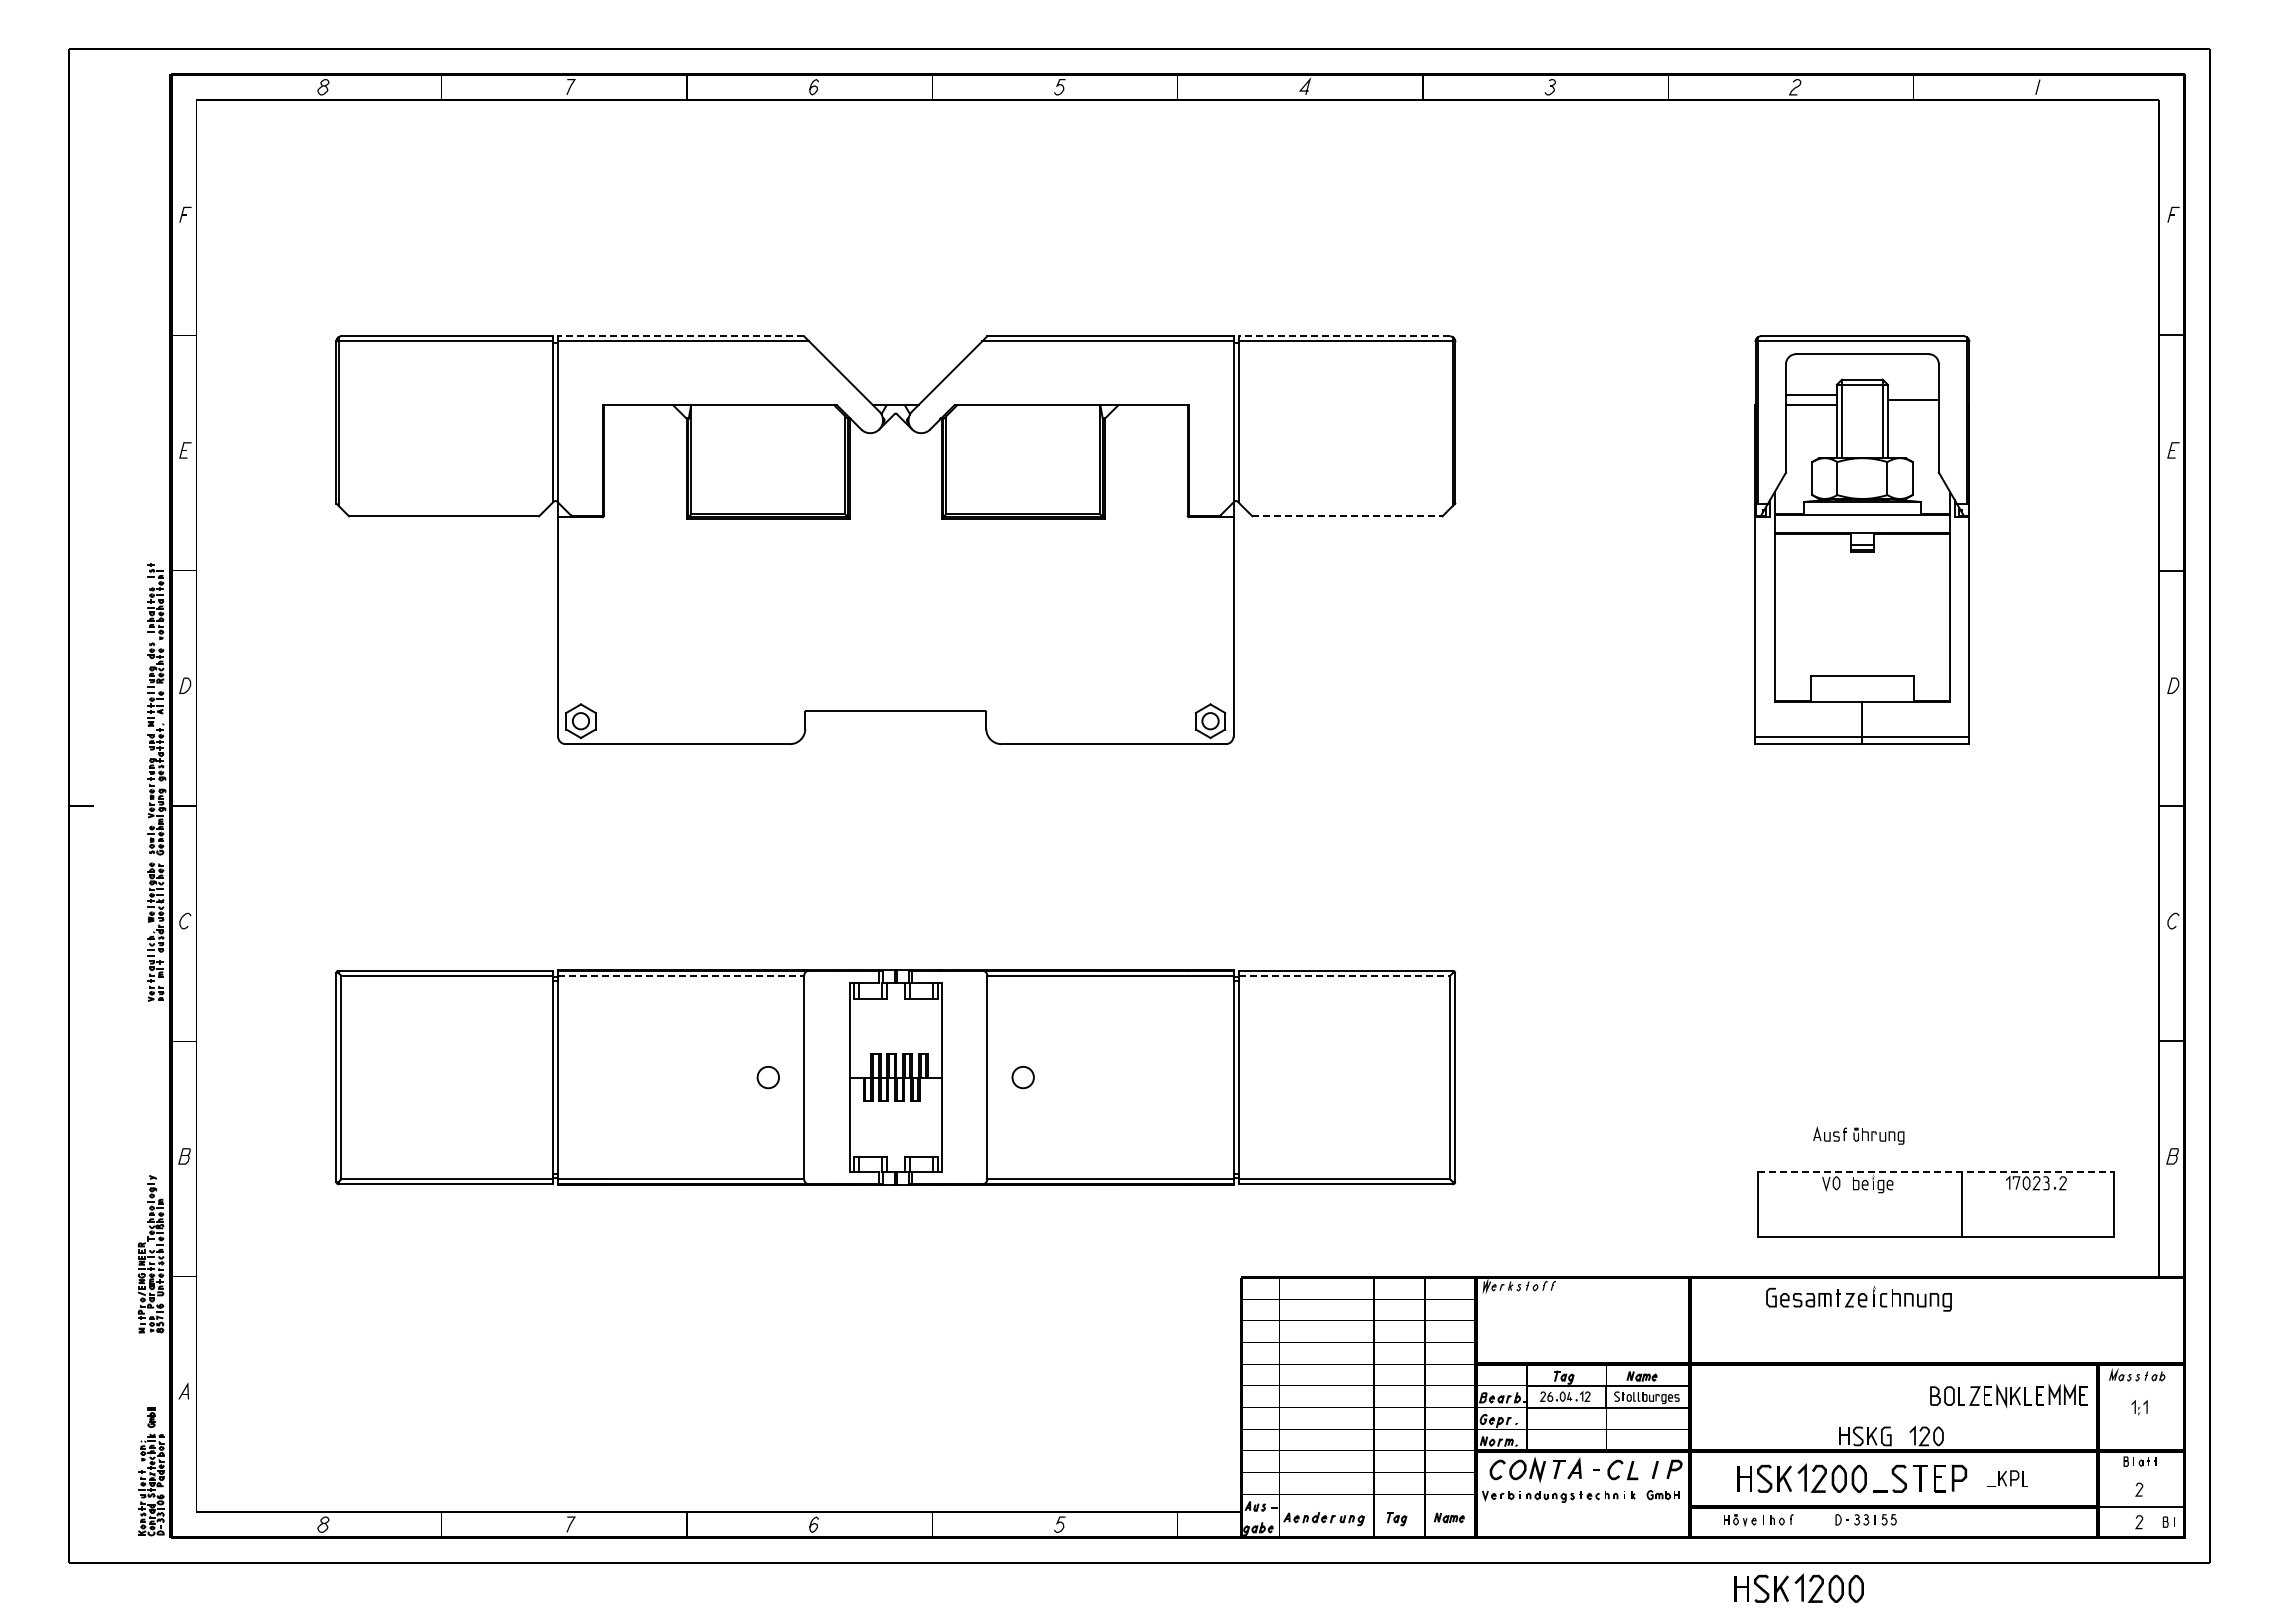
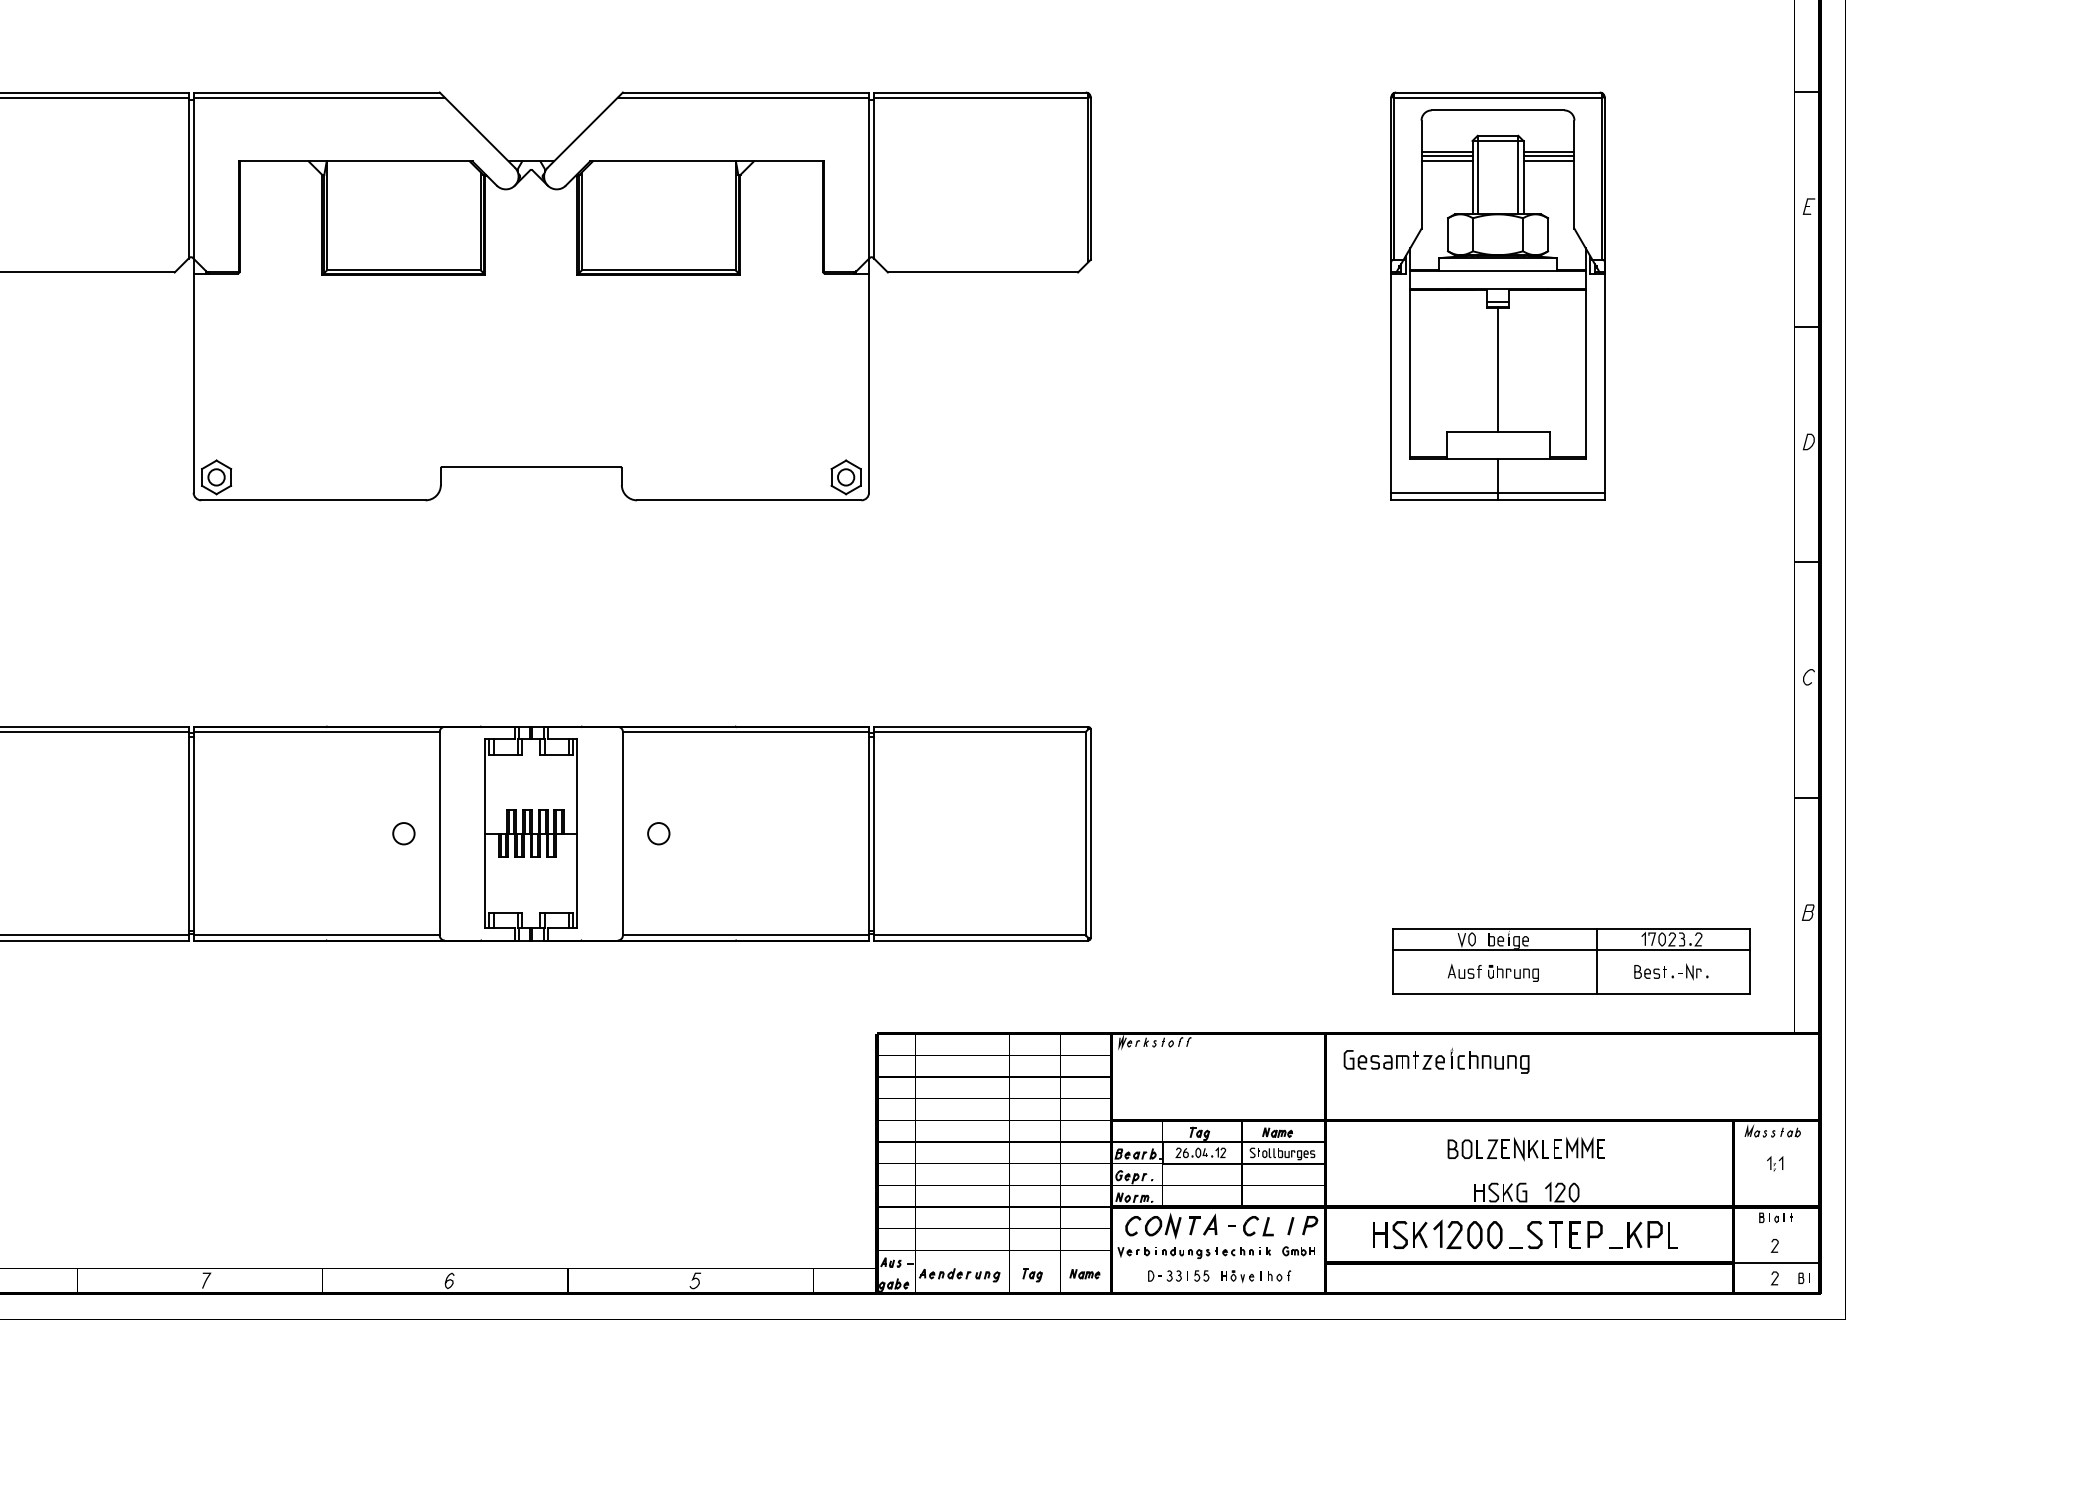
line: (680, 336) -> (316, 92), dashed -> solid
line: (1344, 336) -> (980, 92), dashed -> solid
line: (1912, 395) -> (1548, 151), added
line: (1810, 400) -> (1446, 156), added
line: (1912, 405) -> (1548, 161), added
line: (1347, 516) -> (983, 272), dashed -> solid
line: (1862, 612) -> (1498, 368), added
line: (681, 975) -> (317, 731), dashed -> solid
line: (1344, 975) -> (980, 731), dashed -> solid
part: (1858, 1135) -> (1493, 972), moved
line: (1936, 1172) -> (1572, 928), dashed -> solid
line: (1935, 1194) -> (1571, 950), added
part: (2035, 1215) -> (1671, 971), added
part: (1858, 1298) -> (1436, 1060), moved
part: (2008, 1395) -> (1526, 1148), moved
part: (2007, 1478) -> (1643, 1234), size x1.67
part: (1865, 1519) -> (1178, 1275), moved
part: (1758, 1520) -> (1256, 1276), moved
part: (1798, 1587) -> (1434, 1343), removed

